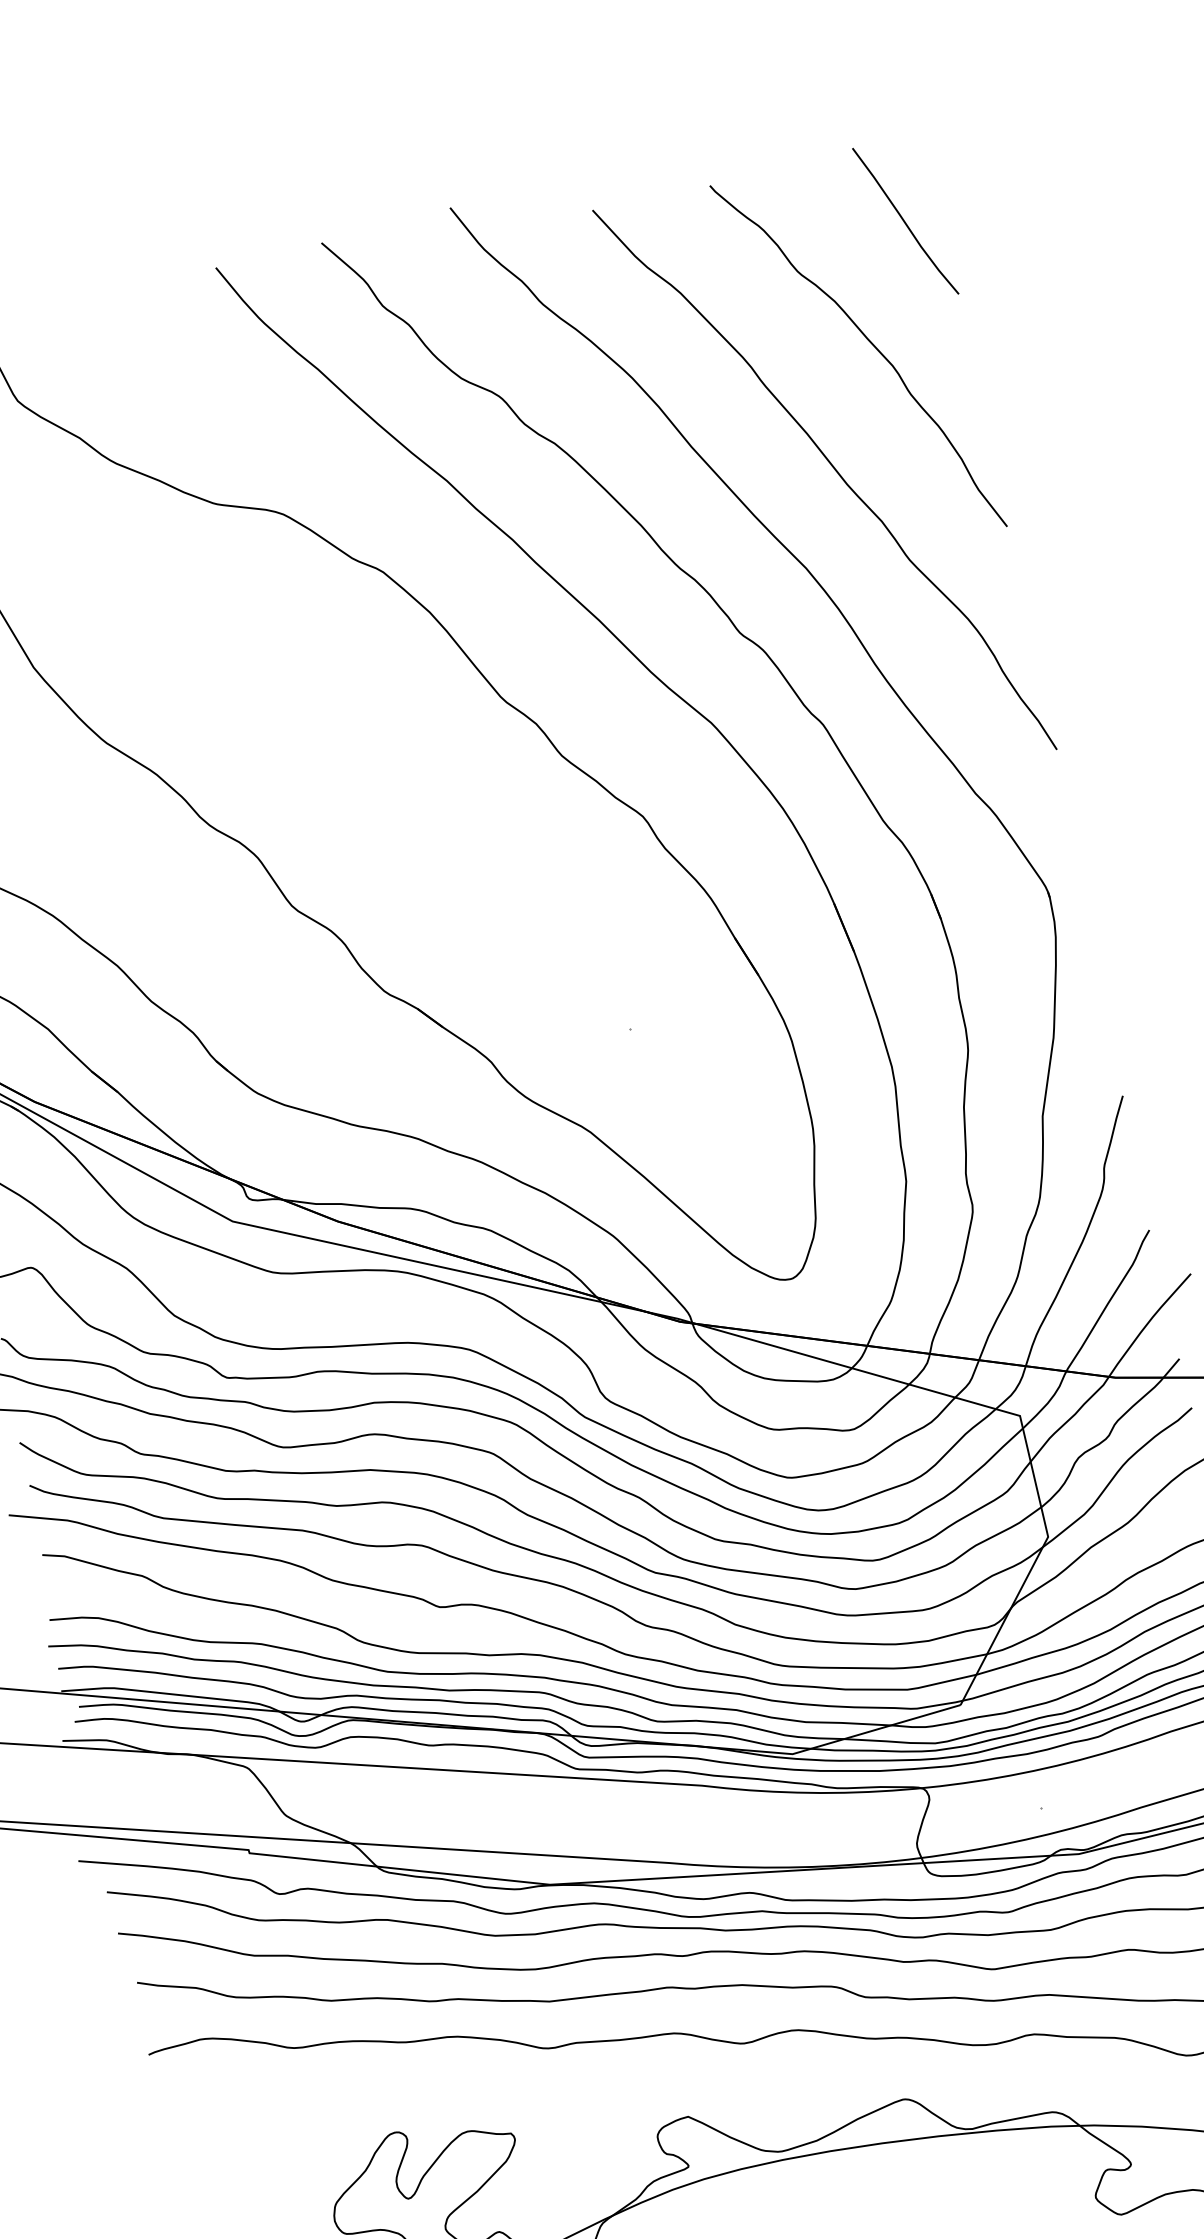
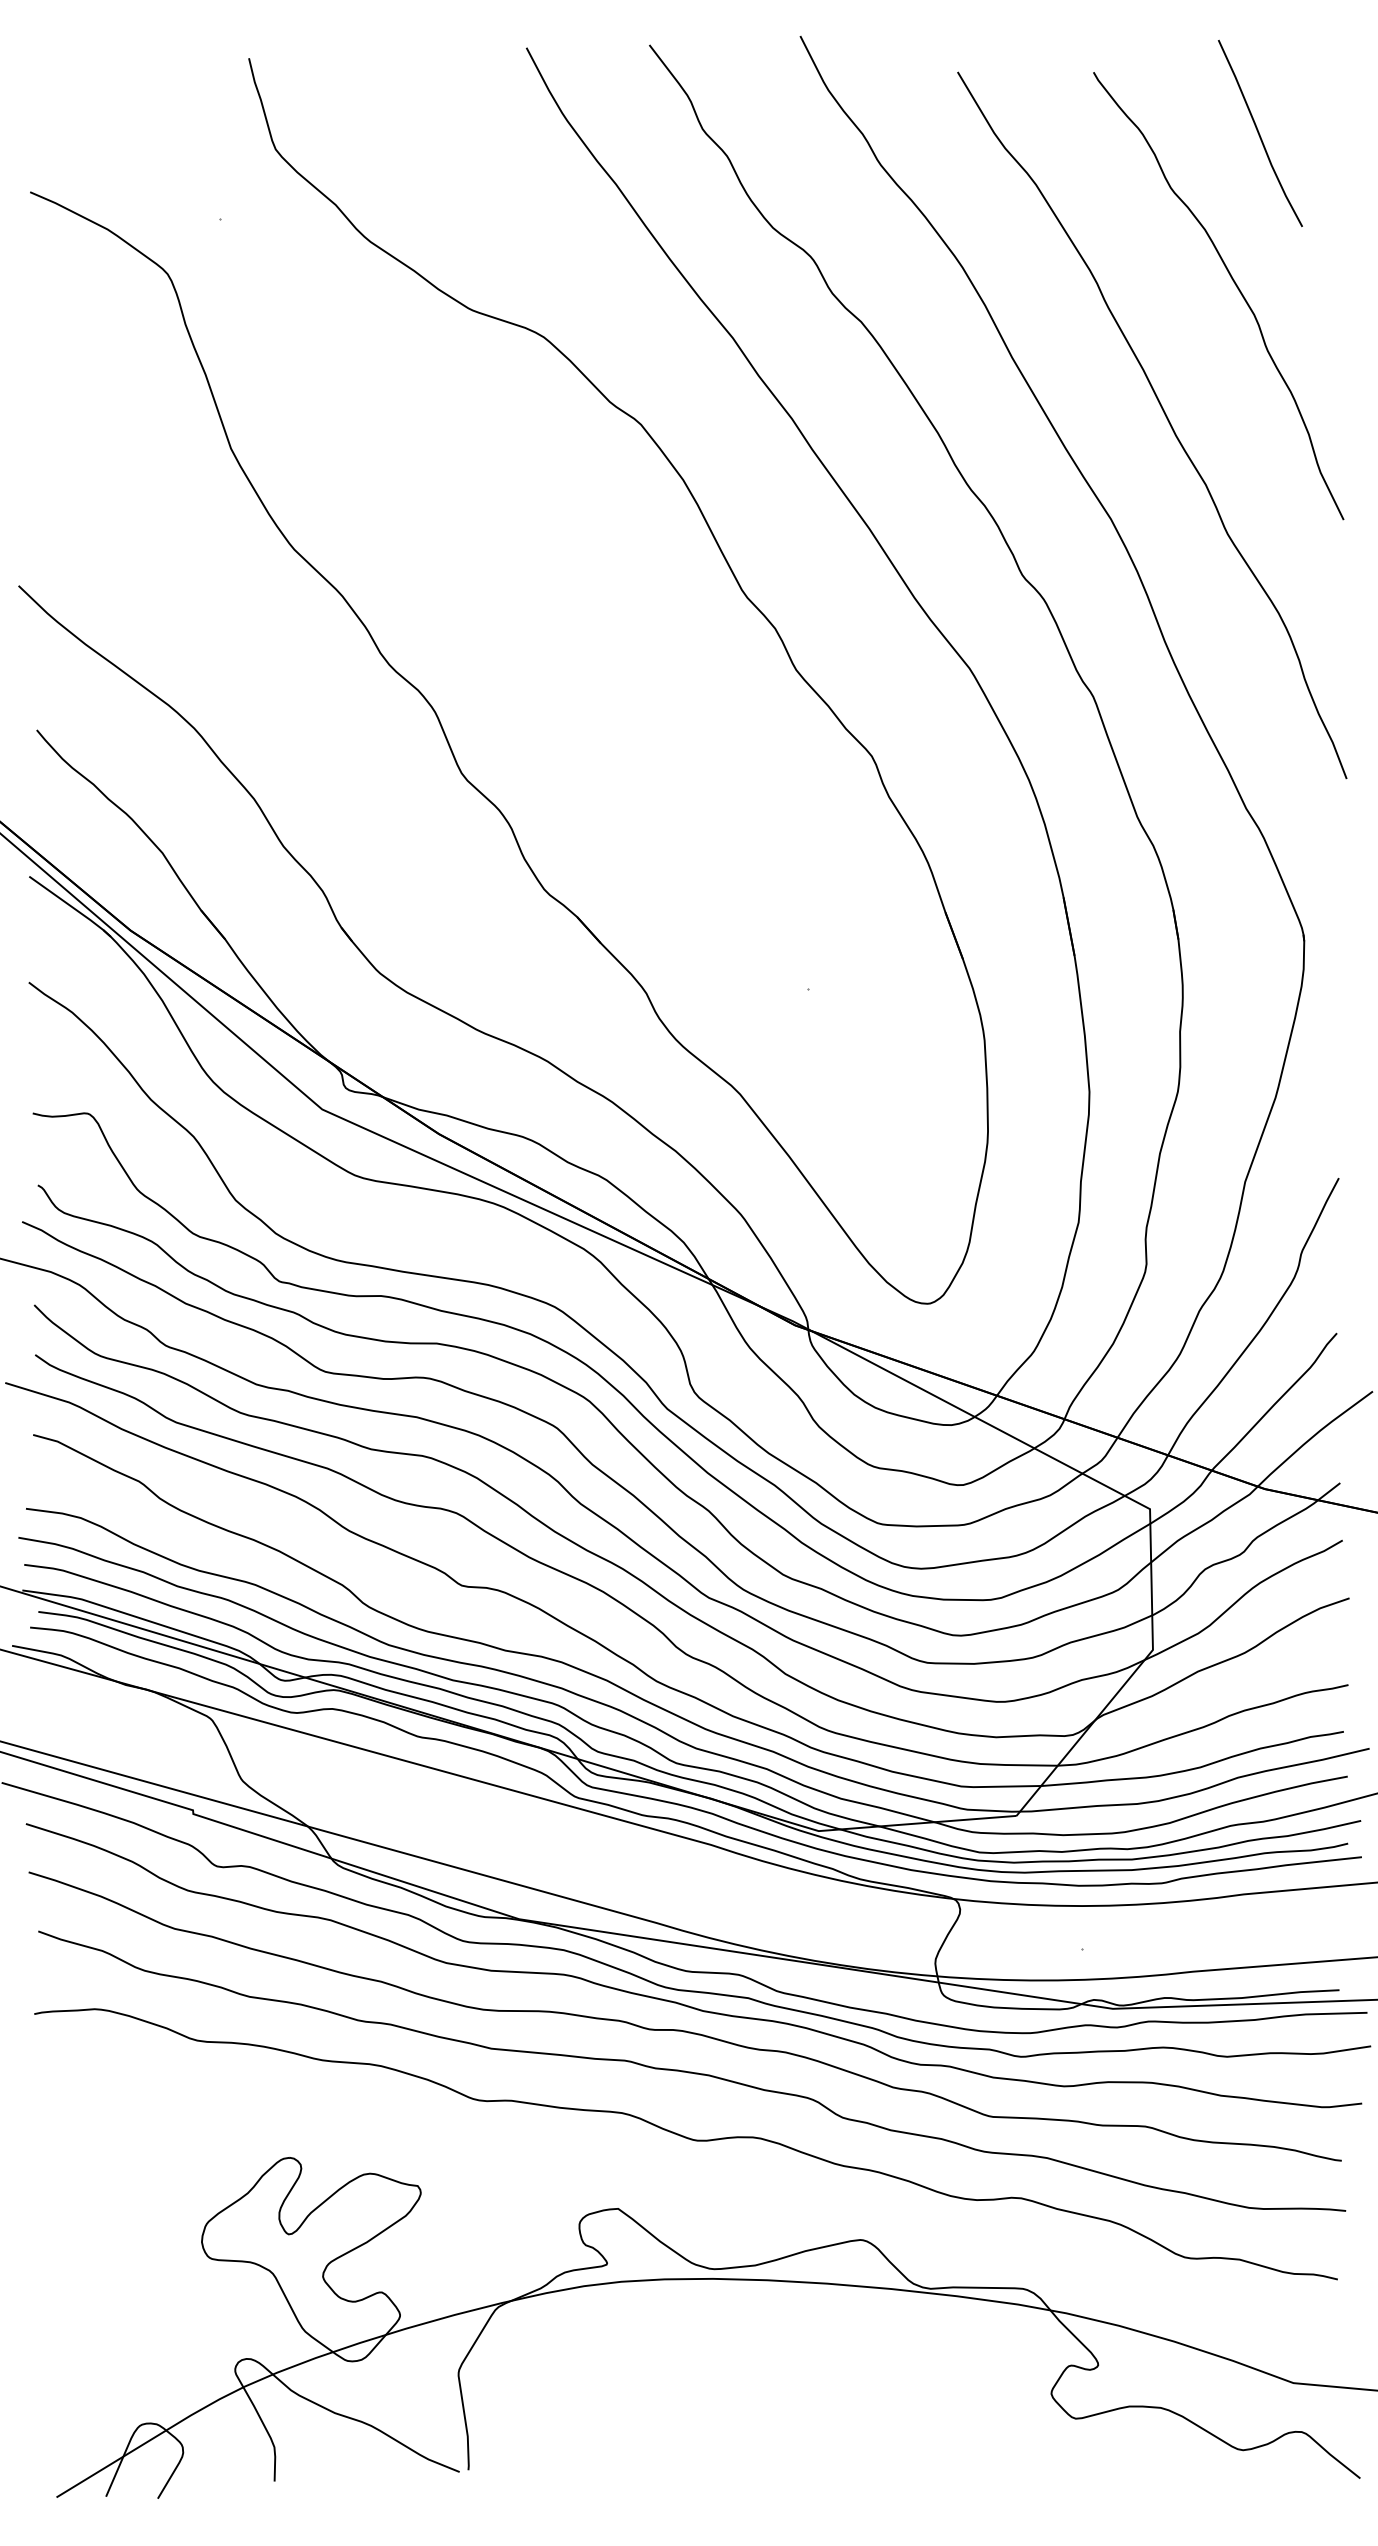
curve: (904, 221) -> (1259, 133), moved

